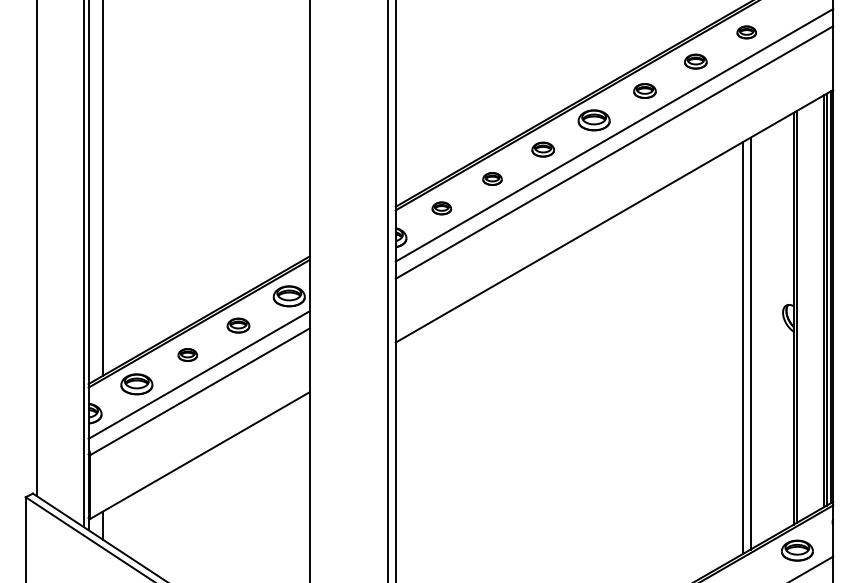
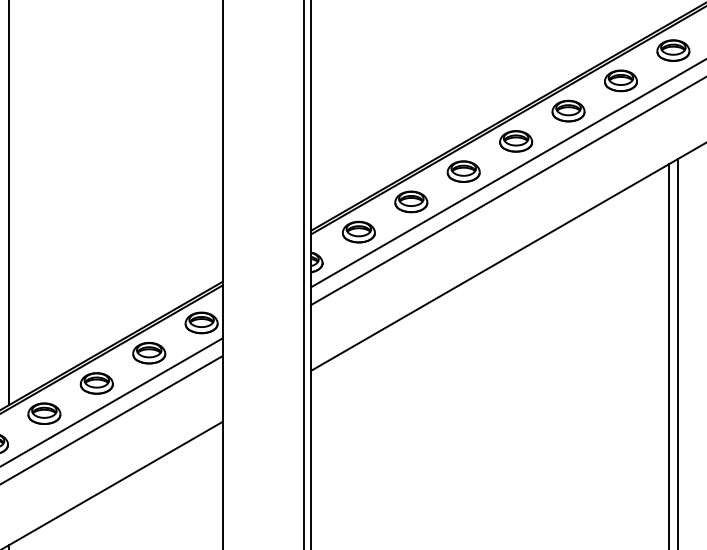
part: (746, 32) -> (673, 50), size x1.67
part: (695, 61) -> (620, 80), size x1.43
part: (644, 90) -> (568, 110), size x1.43
part: (542, 149) -> (462, 171), size x1.43
part: (492, 178) -> (411, 201), size x1.67
part: (441, 208) -> (358, 232), size x1.67
part: (238, 325) -> (149, 353), size x1.43
part: (187, 354) -> (96, 382), size x1.67

